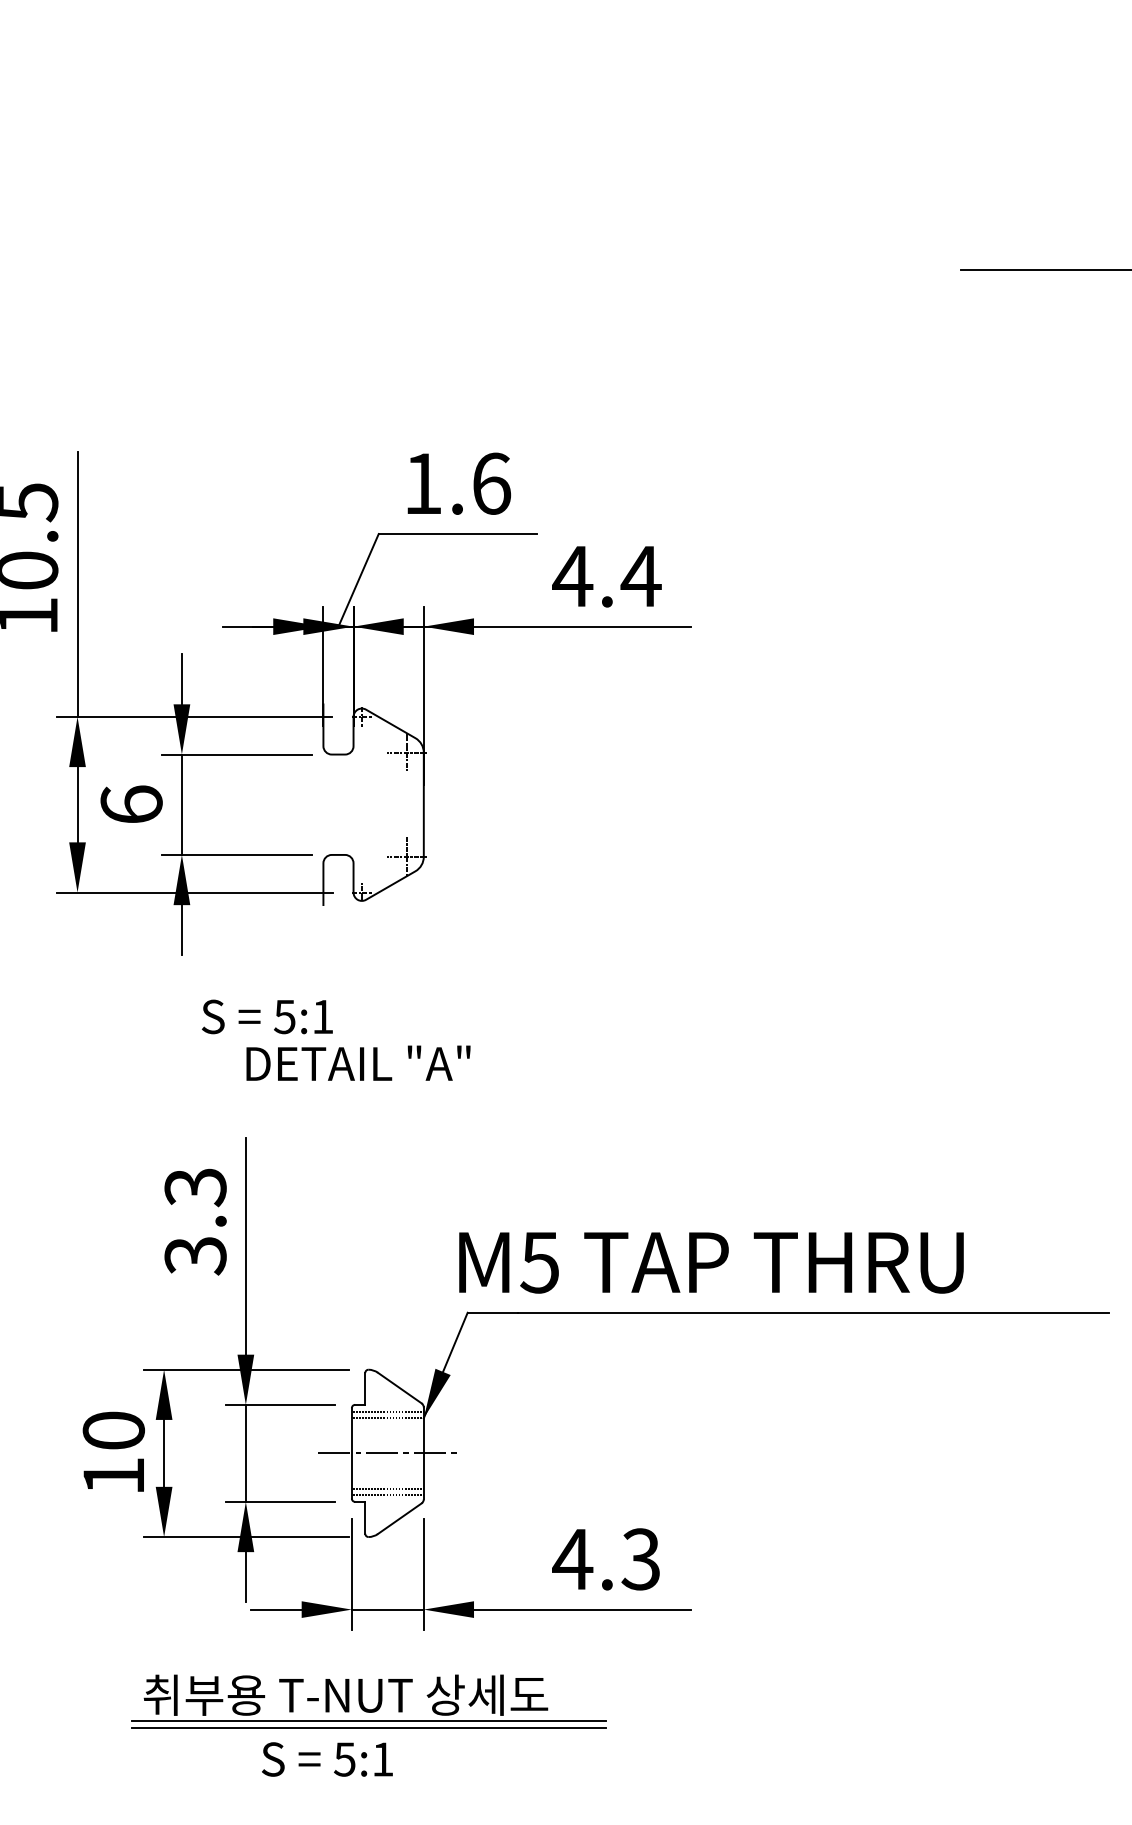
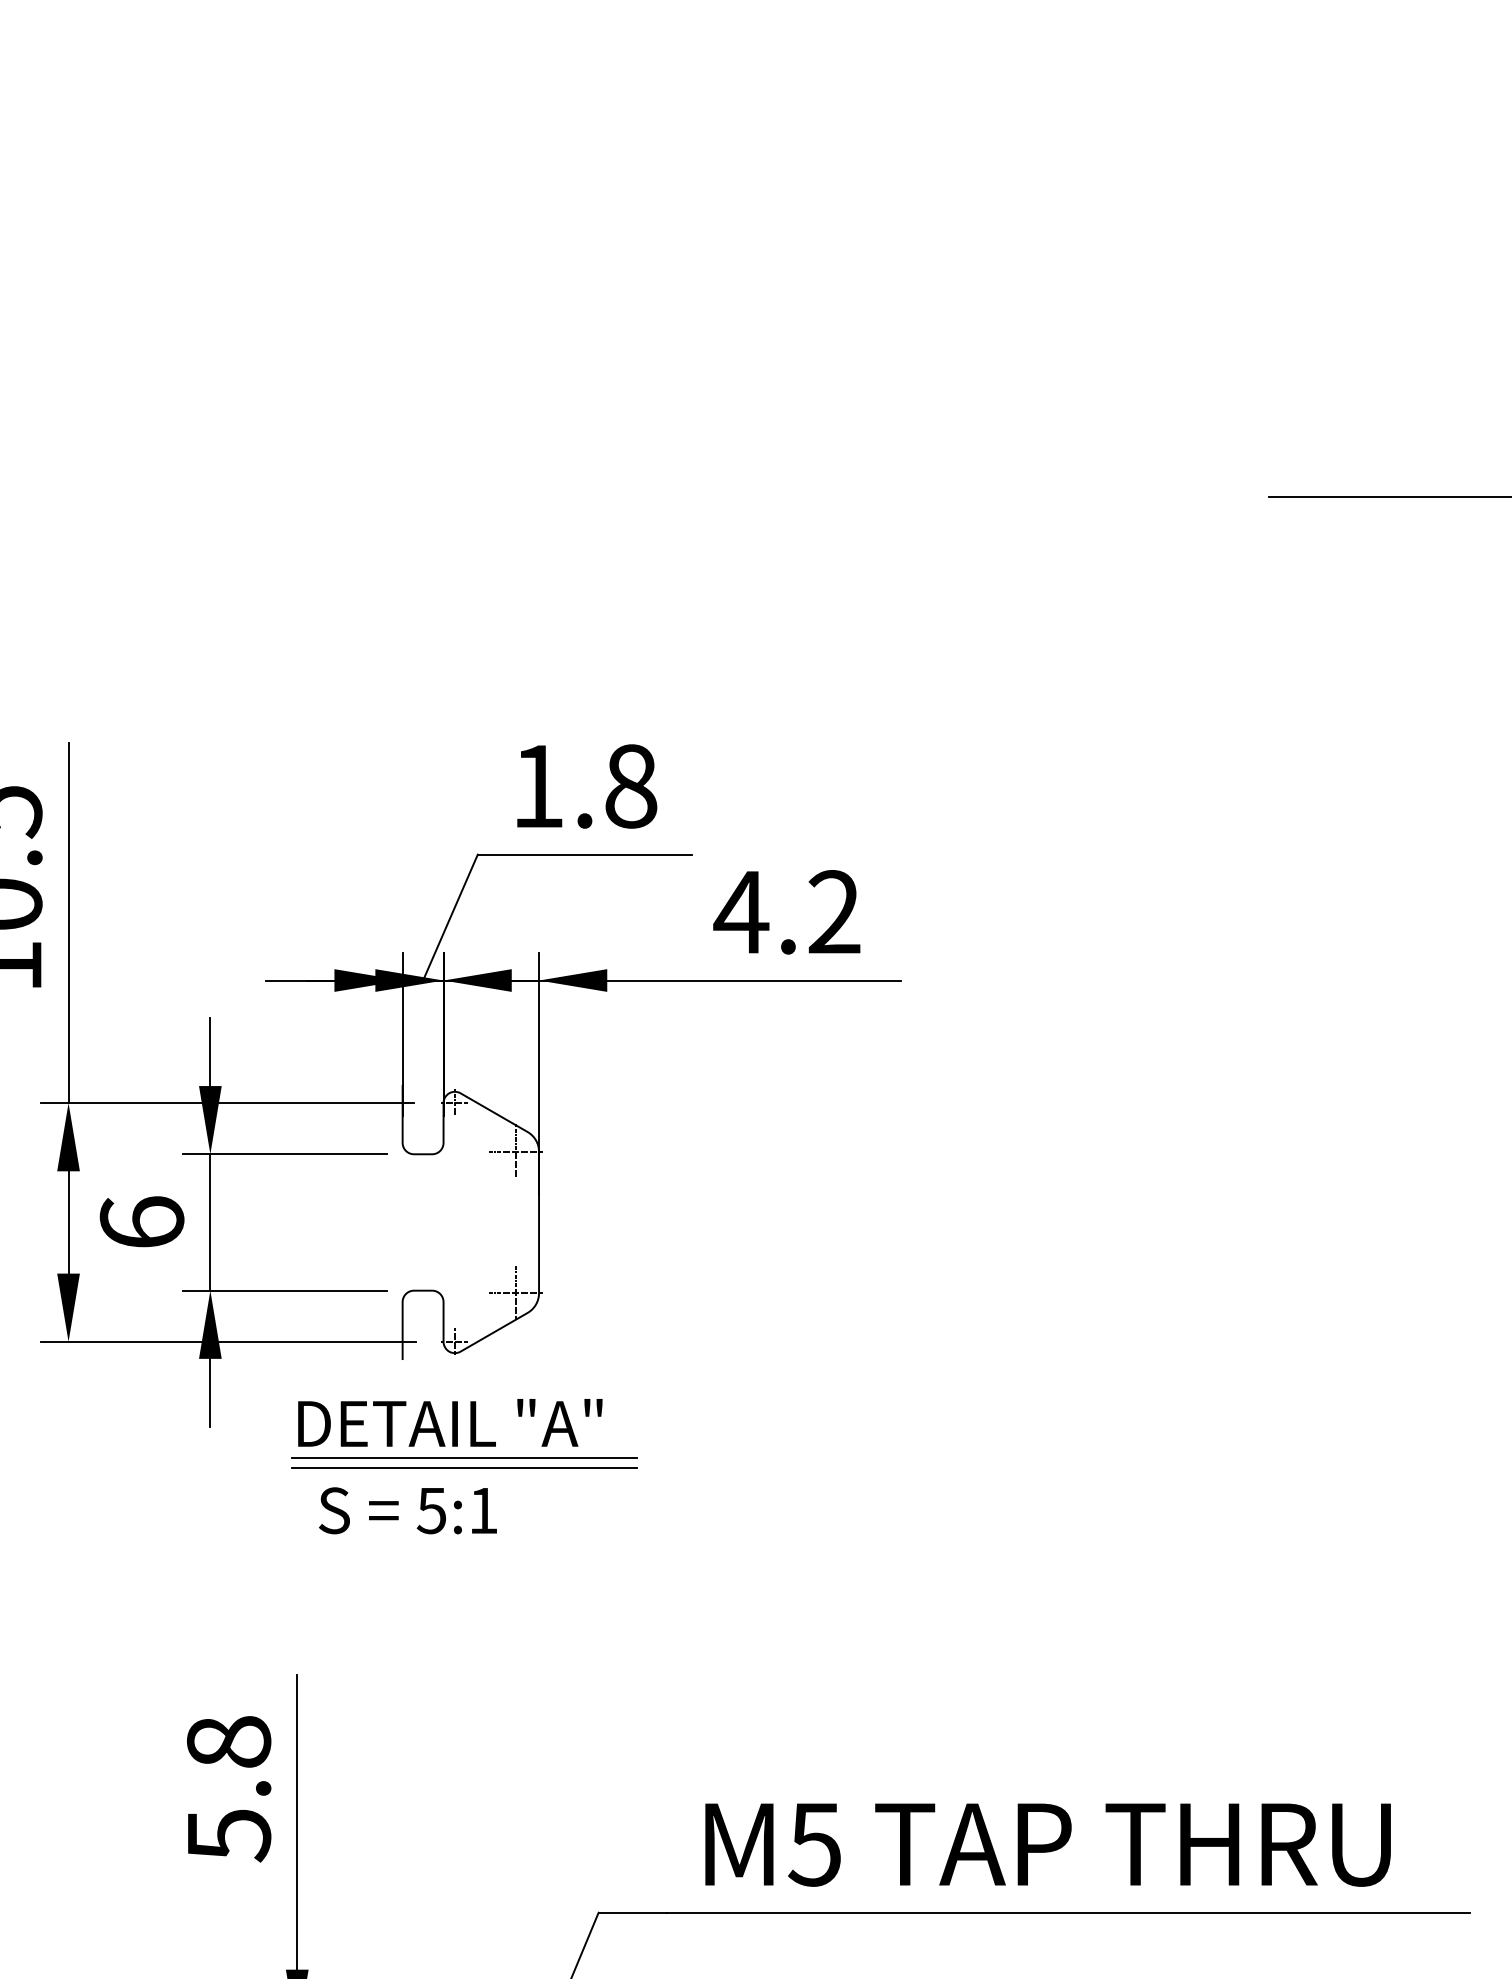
text: (491, 483) -> (630, 785), 1.6 -> 1.8
text: (640, 575) -> (833, 910), 4.4 -> 4.2
line: (368, 978) -> (463, 1458), added
line: (368, 985) -> (463, 1468), added
text: (267, 1016) -> (408, 1510), moved
text: (358, 1062) -> (450, 1421), moved
text: (195, 1221) -> (228, 1788), 3.3 -> 5.8
text: (711, 1262) -> (1048, 1844), moved

